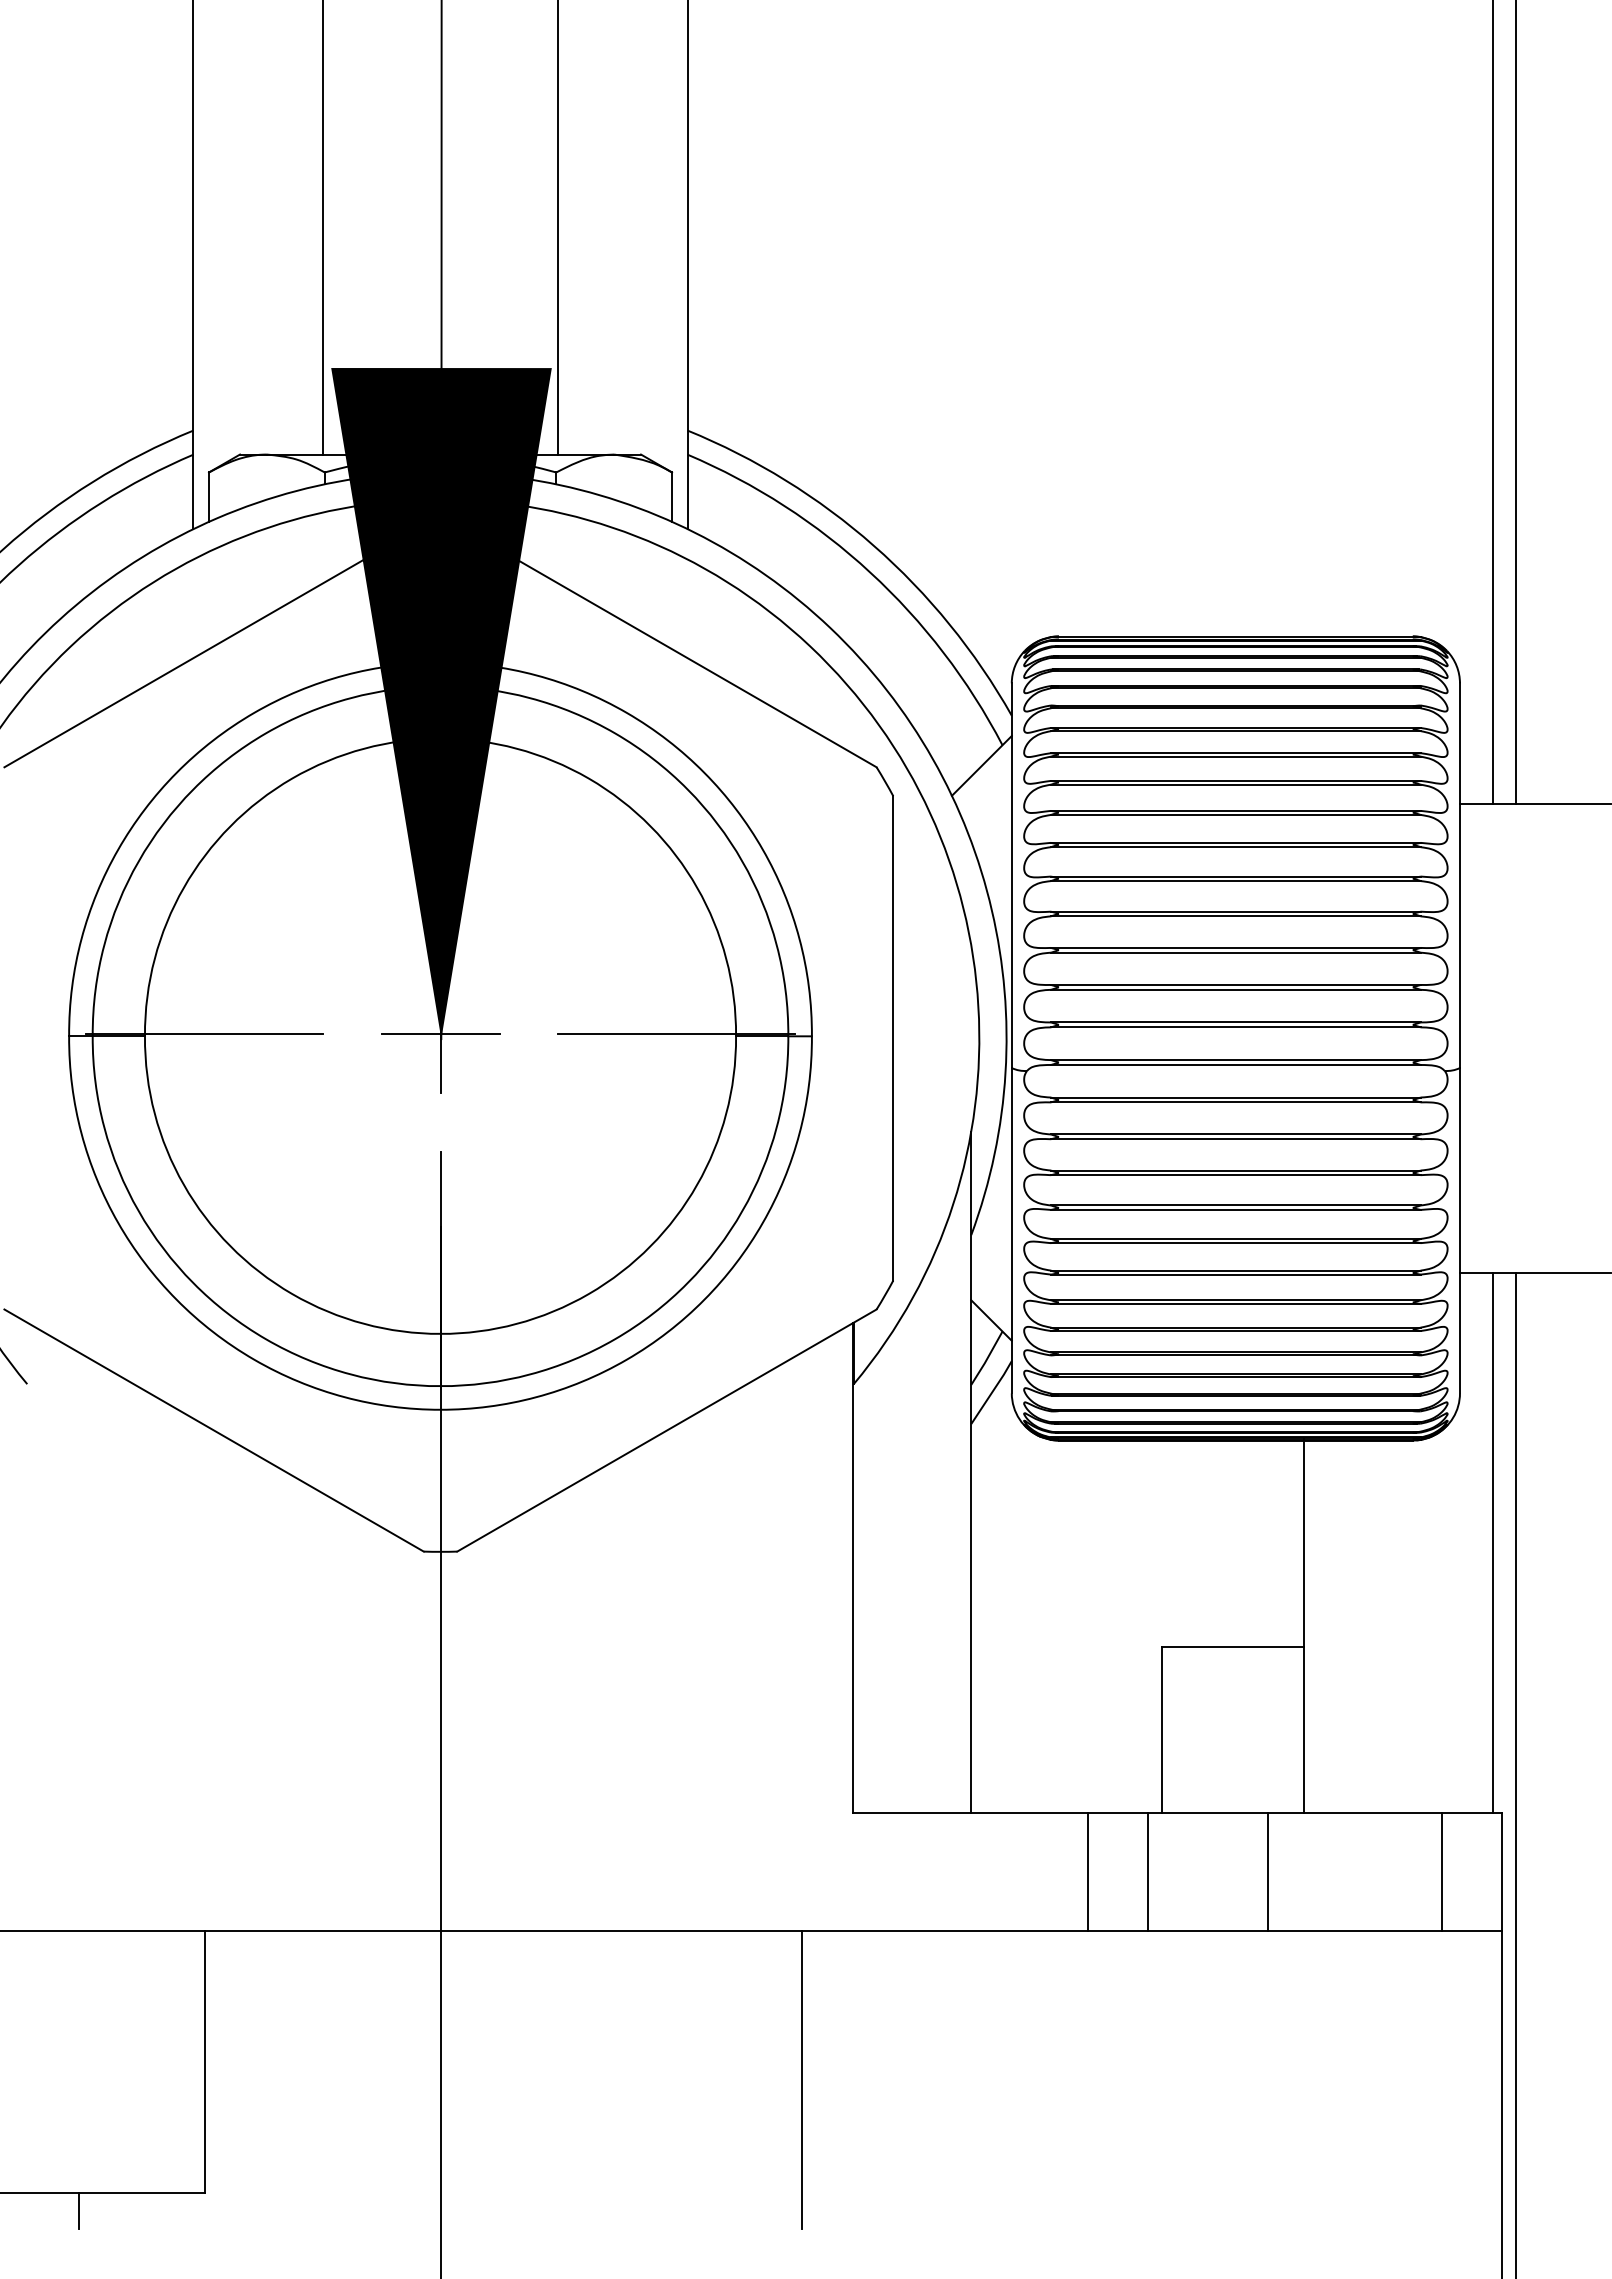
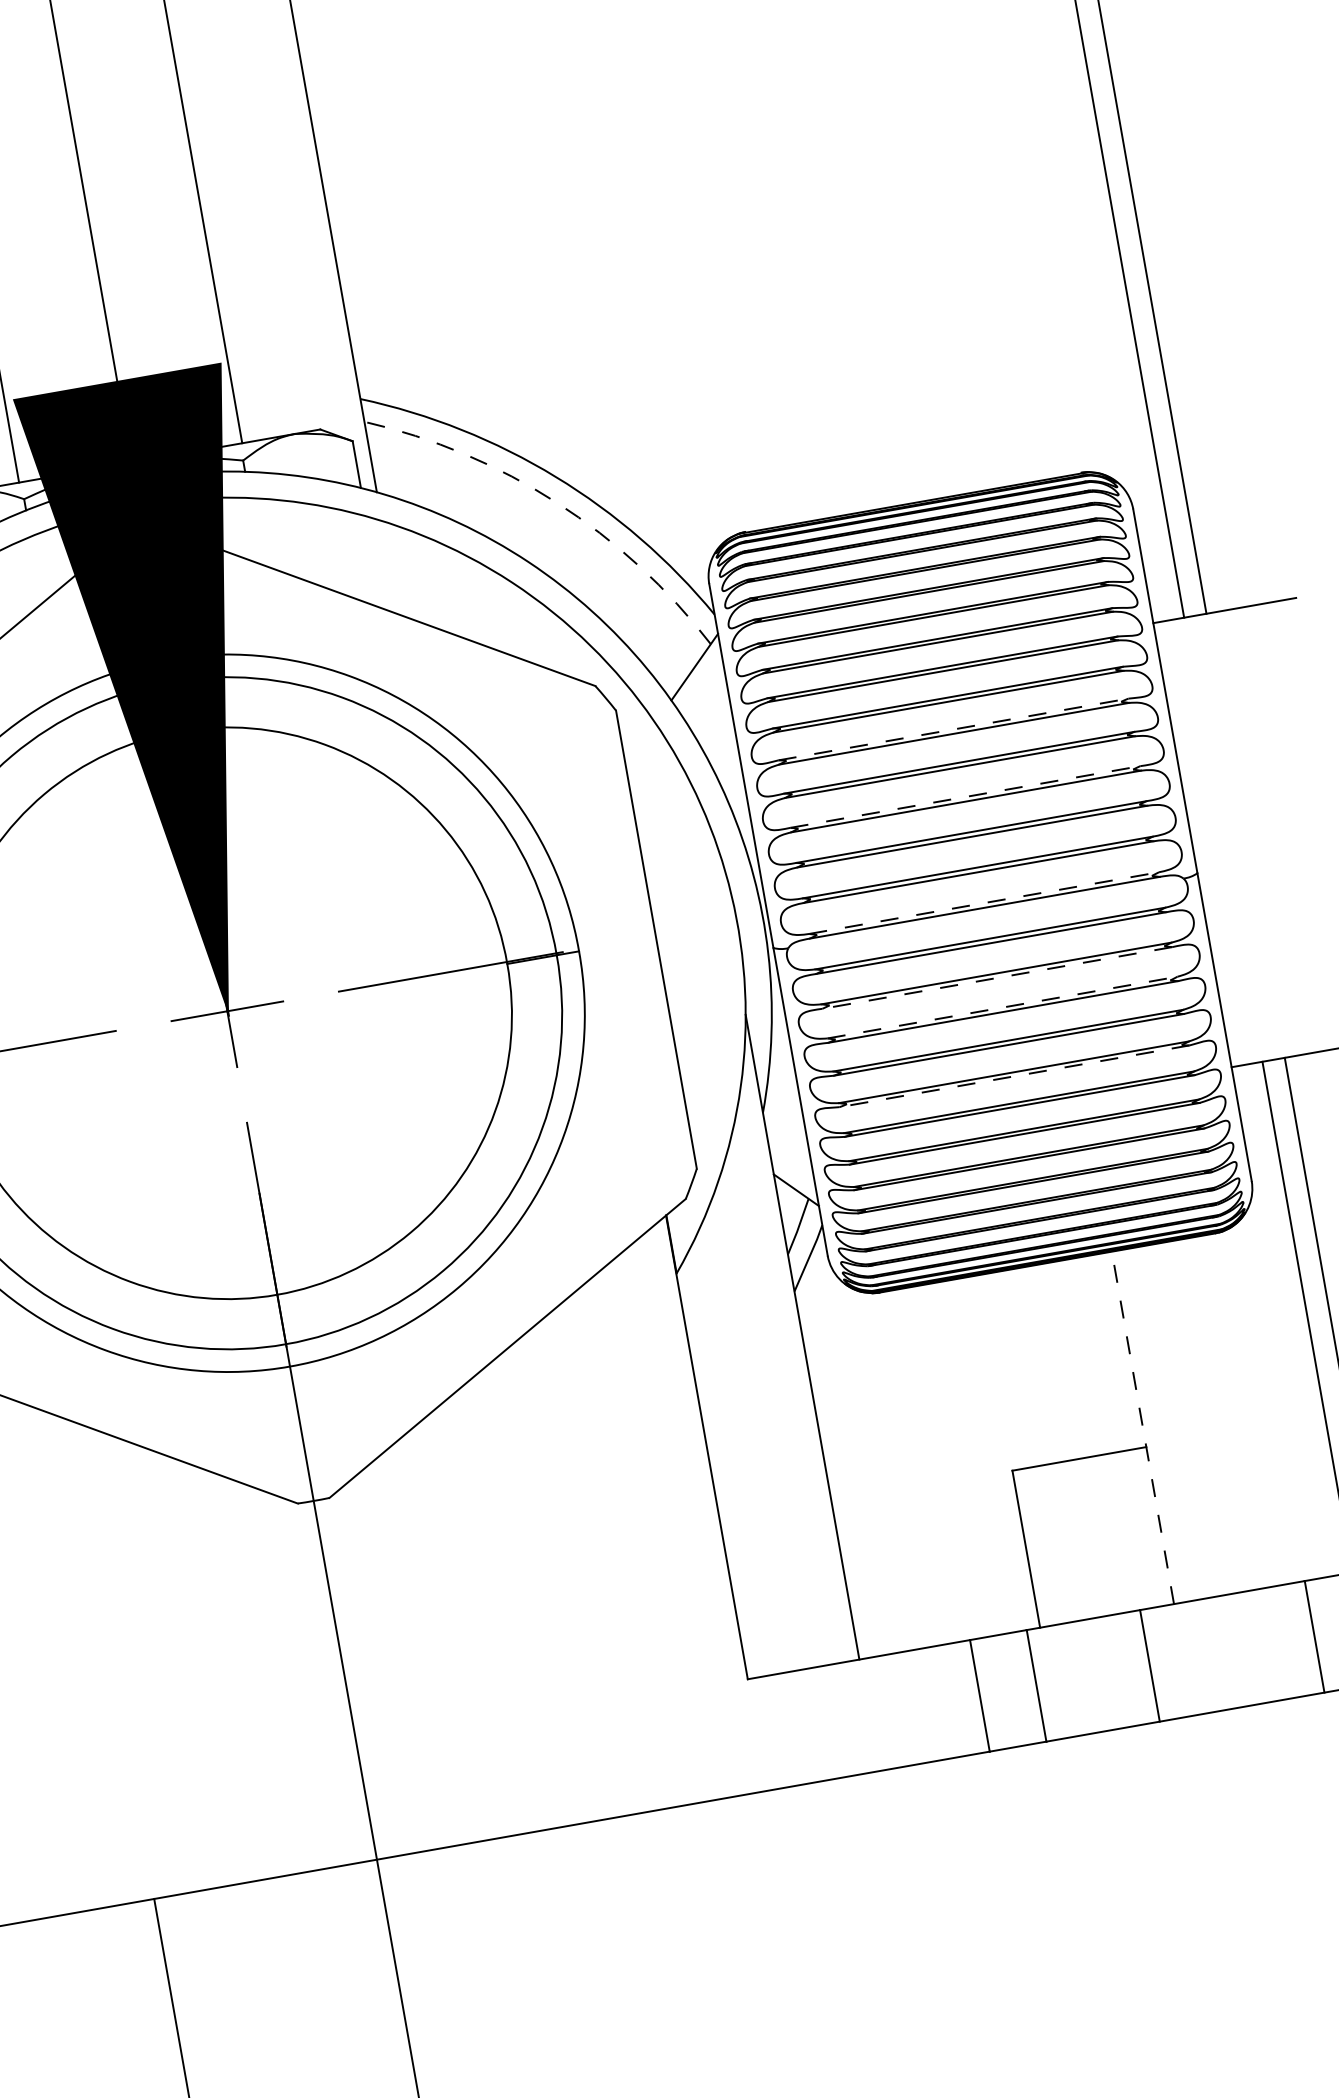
arc: (870, 572) -> (557, 502), solid -> dashed
line: (1235, 876) -> (953, 729), solid -> dashed
line: (1235, 947) -> (964, 796), solid -> dashed
line: (1235, 1060) -> (983, 903), solid -> dashed
line: (1235, 1139) -> (996, 978), solid -> dashed
line: (1235, 1170) -> (1002, 1007), solid -> dashed
line: (1235, 1243) -> (1014, 1076), solid -> dashed
line: (1303, 1626) -> (1142, 1427), solid -> dashed
line: (801, 2079) -> (743, 1939), removed

